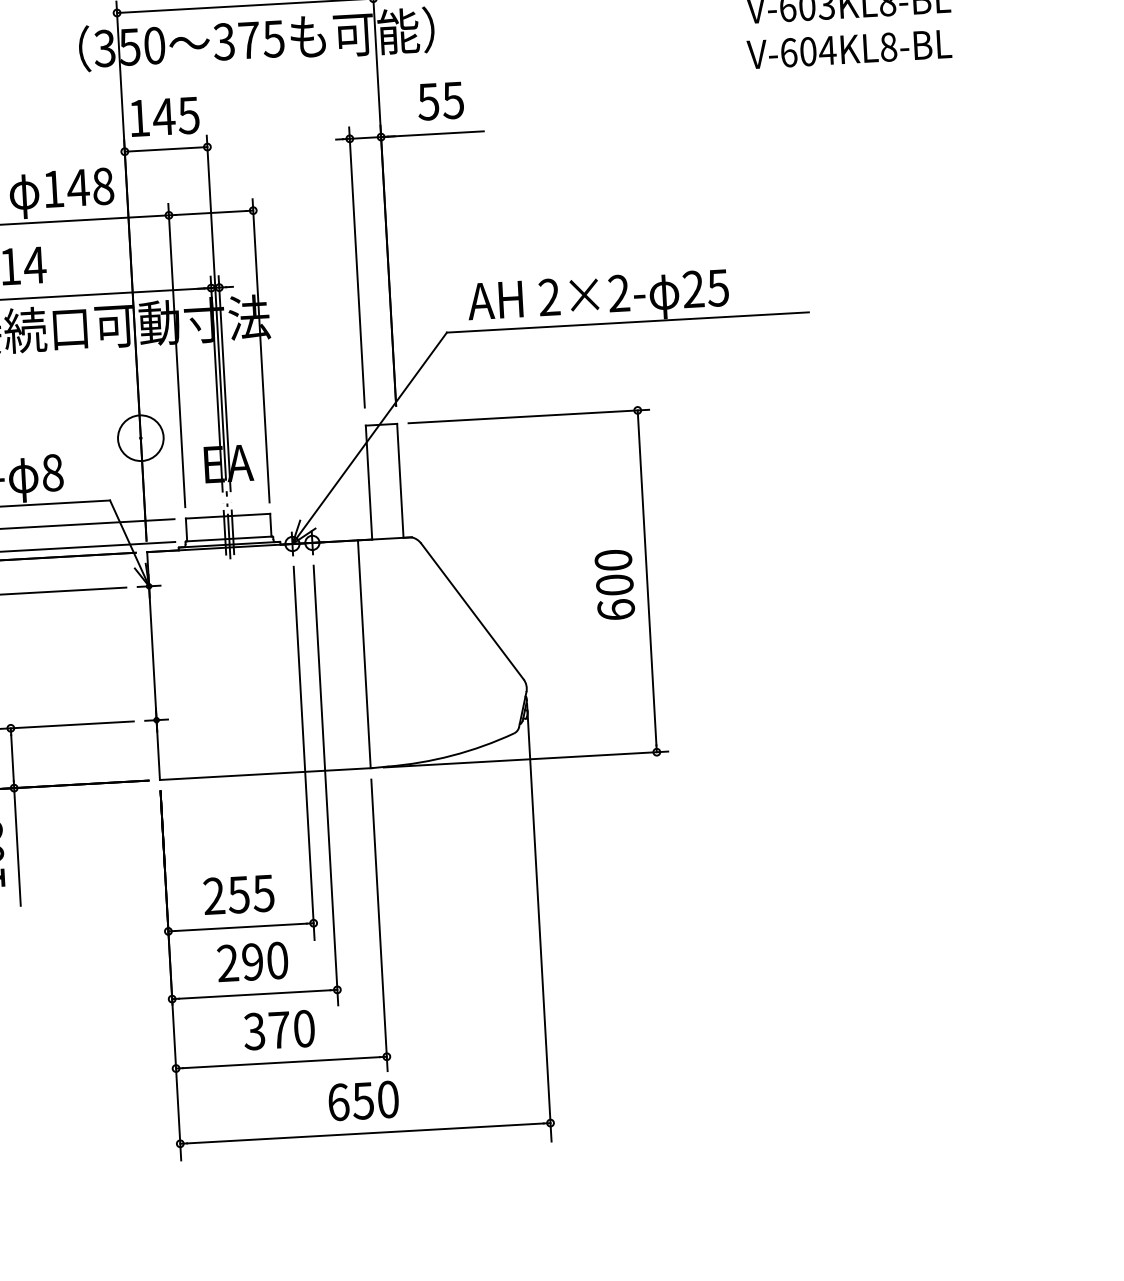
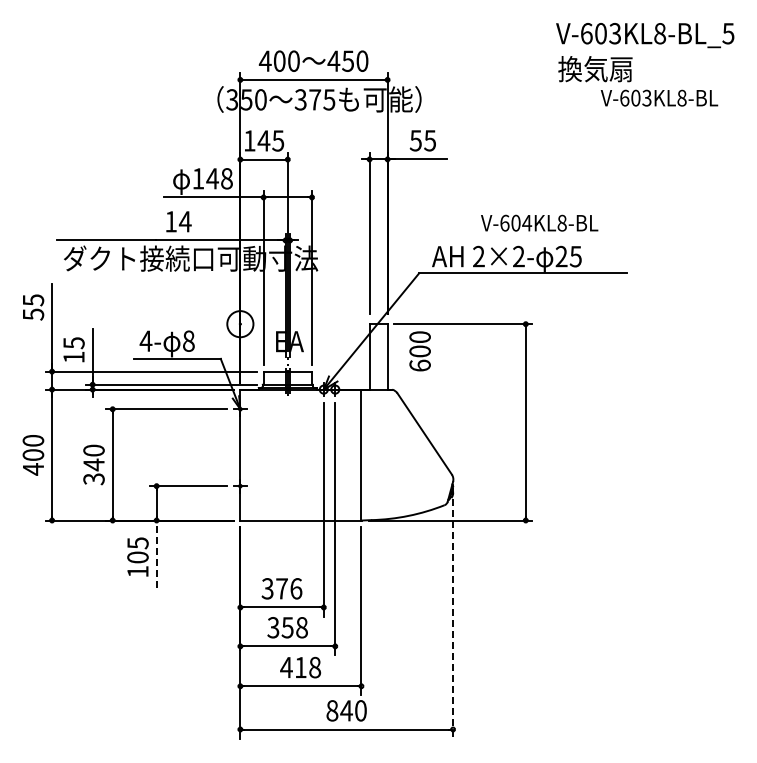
text: (849, 48) -> (539, 222), moved
text: (613, 585) -> (419, 351), moved
line: (17, 847) -> (156, 554), solid -> dashed
text: (238, 894) -> (281, 588), 255 -> 376
line: (540, 922) -> (453, 614), solid -> dashed
text: (252, 961) -> (287, 627), 290 -> 358
text: (278, 1030) -> (300, 667), 370 -> 418
text: (350, 1101) -> (339, 710), 650 -> 840

